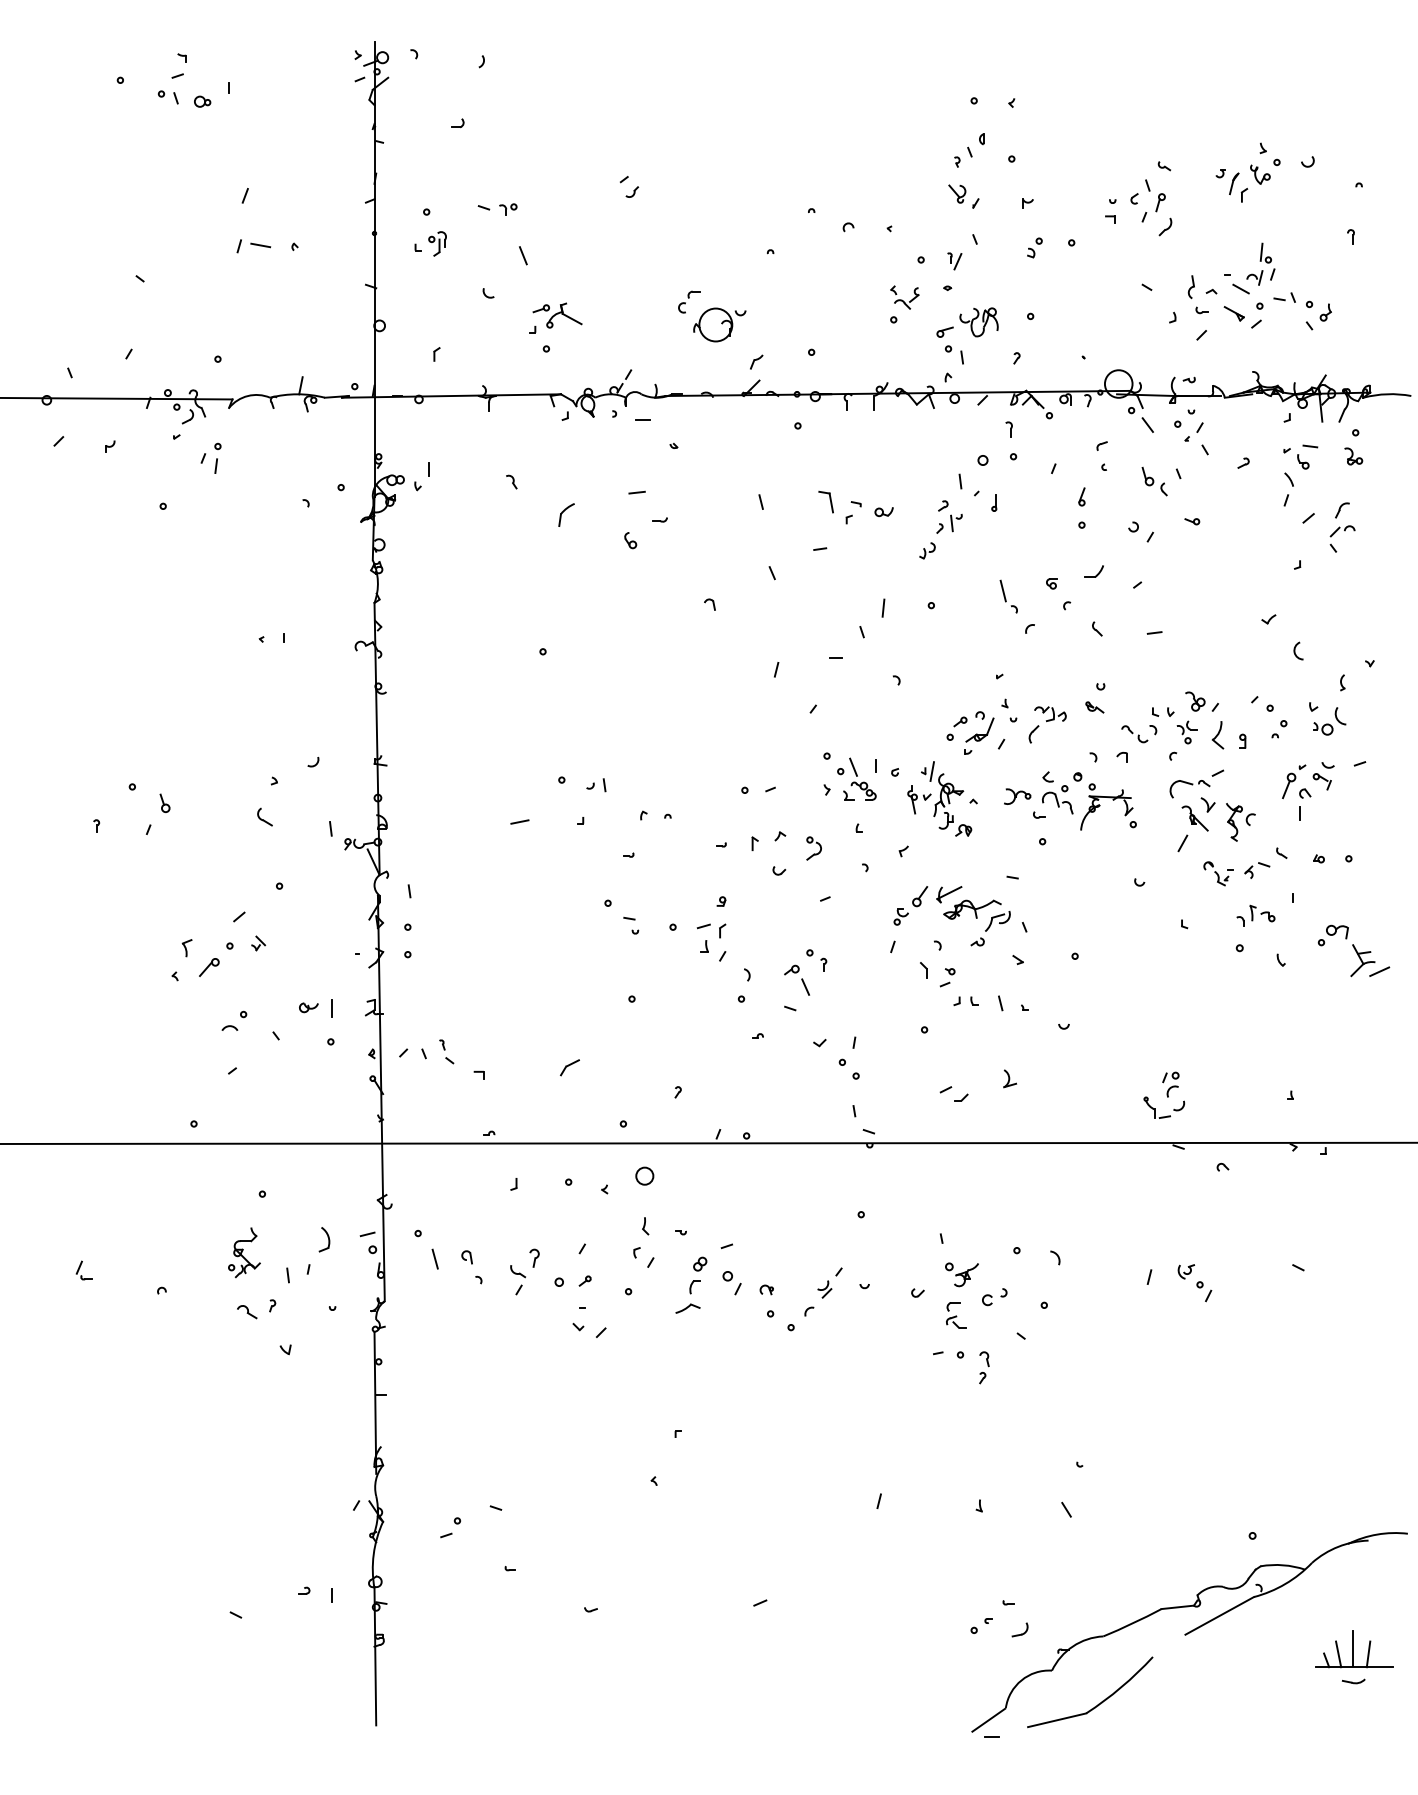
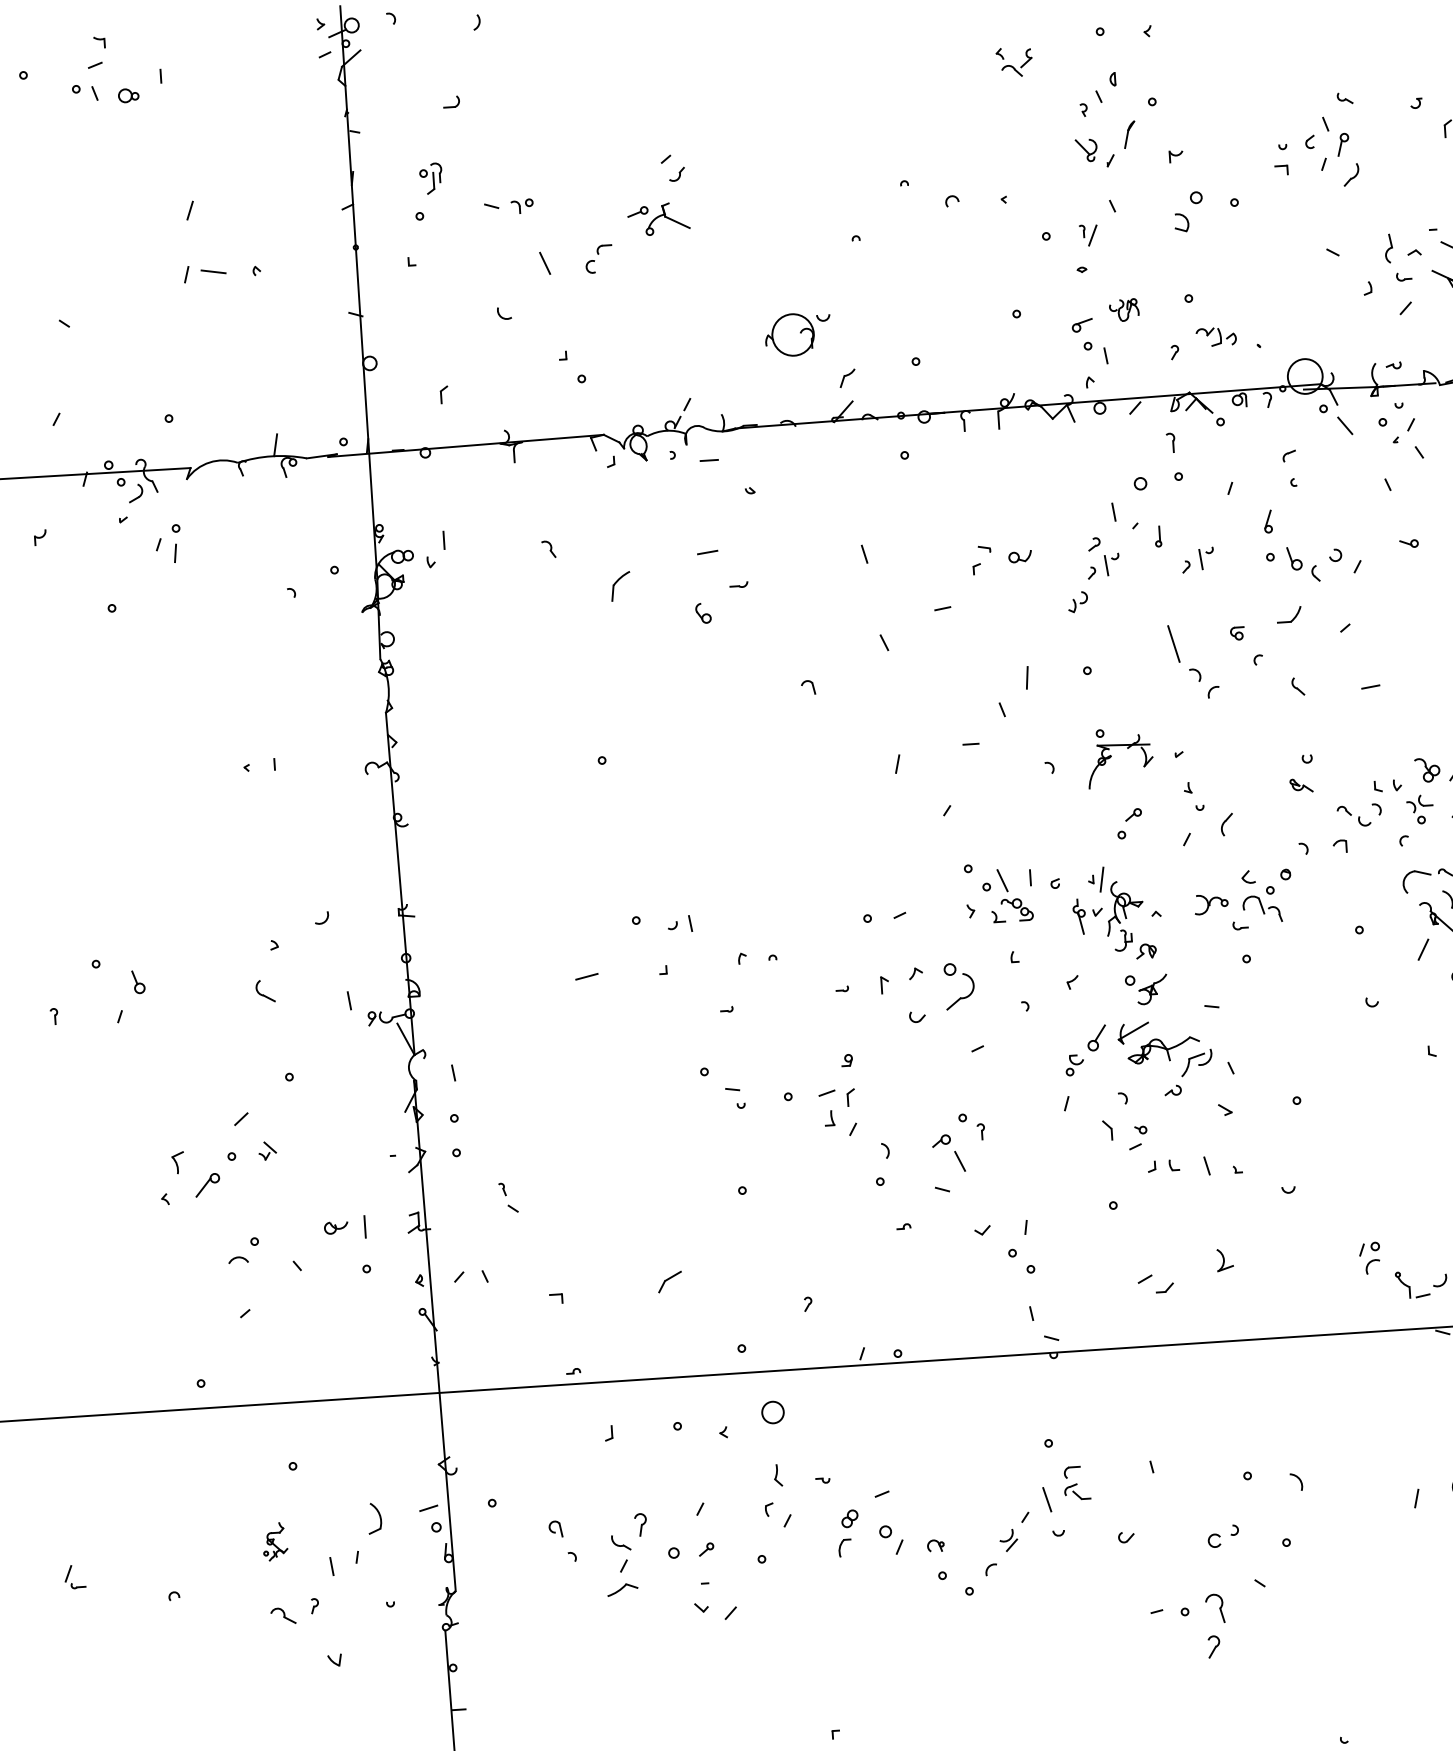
part: (1234, 183) -> (1129, 134), moved
part: (437, 243) -> (431, 178), moved
part: (1034, 247) -> (1188, 211), size x1.6
part: (904, 297) -> (1014, 62), moved
part: (689, 301) -> (599, 258), moved
part: (557, 315) -> (658, 219), moved
part: (978, 322) -> (1123, 310), size x0.6
part: (1154, 481) -> (1303, 564), moved
part: (825, 502) -> (945, 549), removed
part: (1024, 523) -> (1197, 559), added
part: (1008, 596) -> (1183, 653), size x1.4
part: (1050, 714) -> (1216, 337), moved
part: (979, 732) -> (1158, 826), removed
part: (1106, 806) -> (1119, 757), moved
part: (813, 848) -> (958, 986), size x1.6
part: (446, 1051) -> (508, 1197), moved
part: (1170, 1084) -> (1369, 1258), moved
part: (244, 1252) -> (275, 1541), size x0.6
line: (434, 1258) -> (1046, 1498), moved
part: (961, 1274) -> (1146, 989), moved
part: (687, 1308) -> (622, 1589), moved
part: (956, 1315) -> (1076, 1483), moved
part: (984, 1367) -> (1216, 1625), size x1.6

